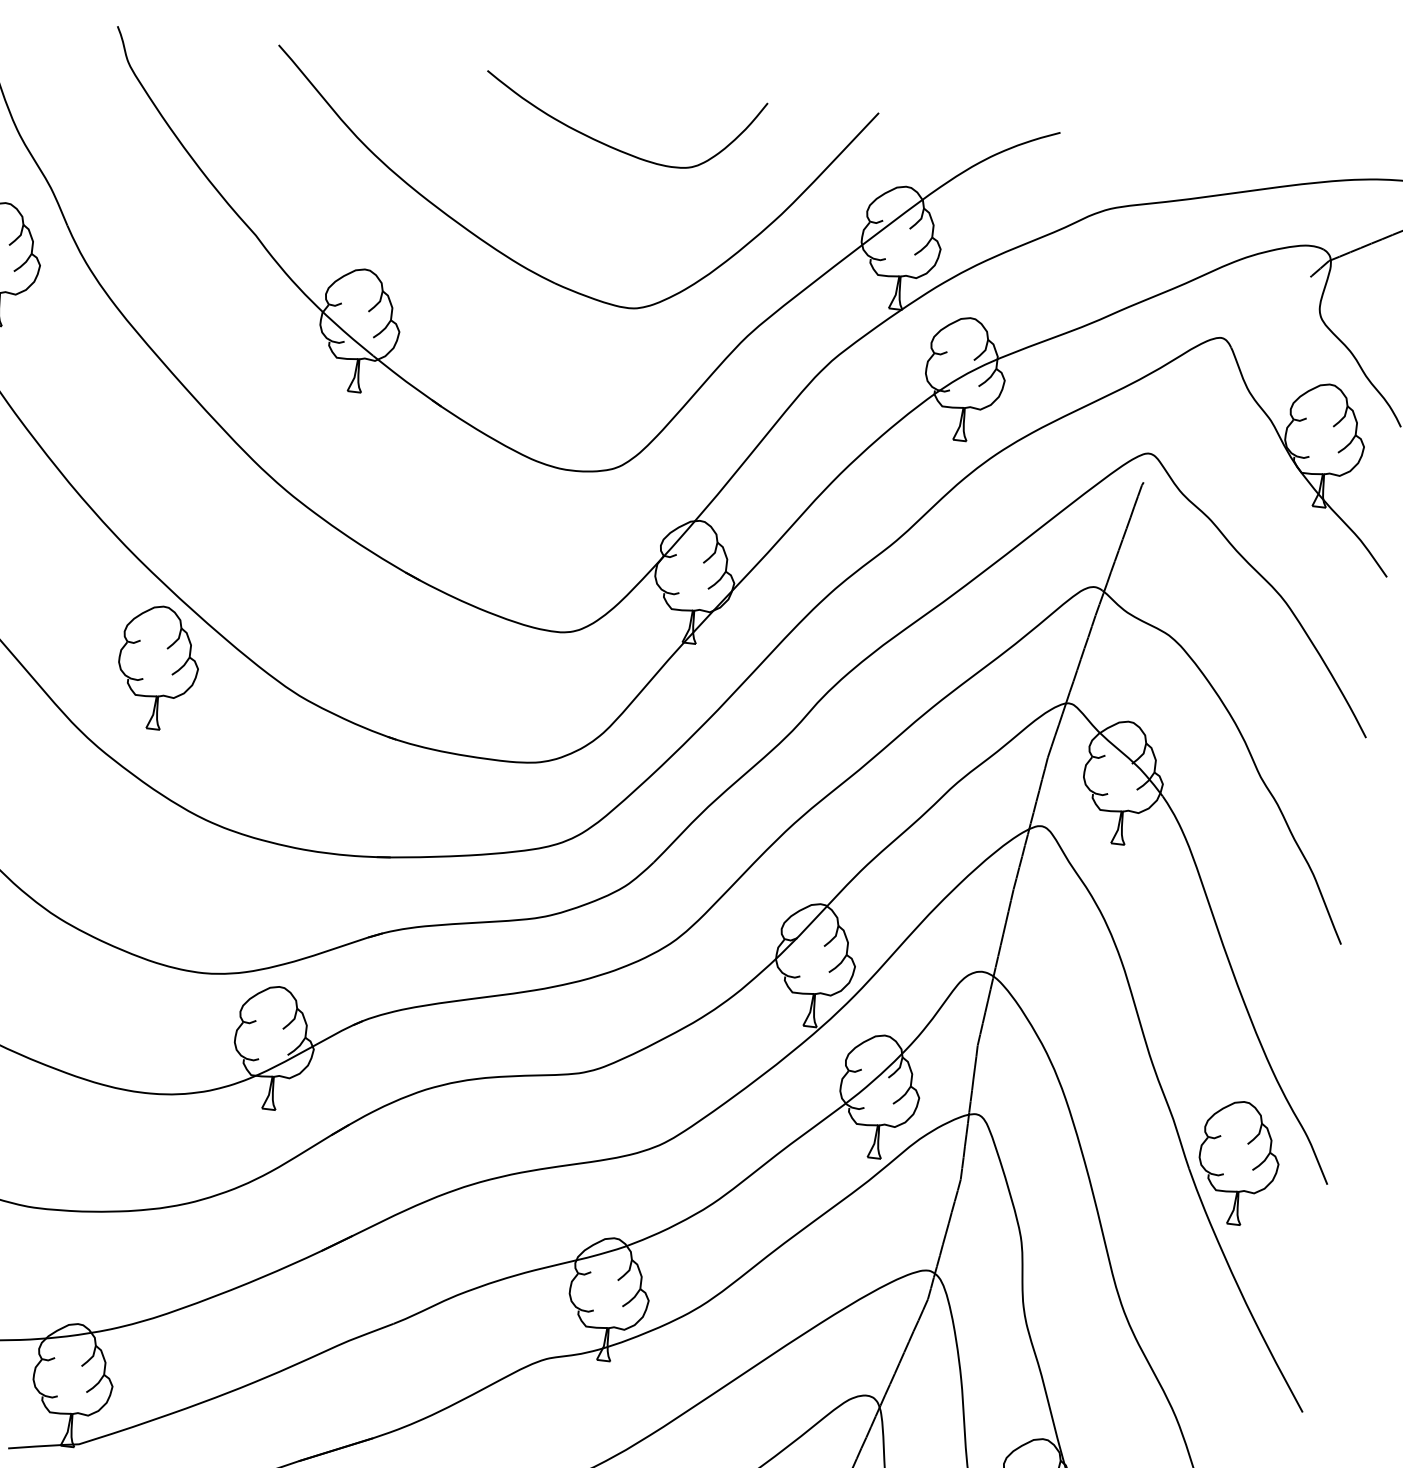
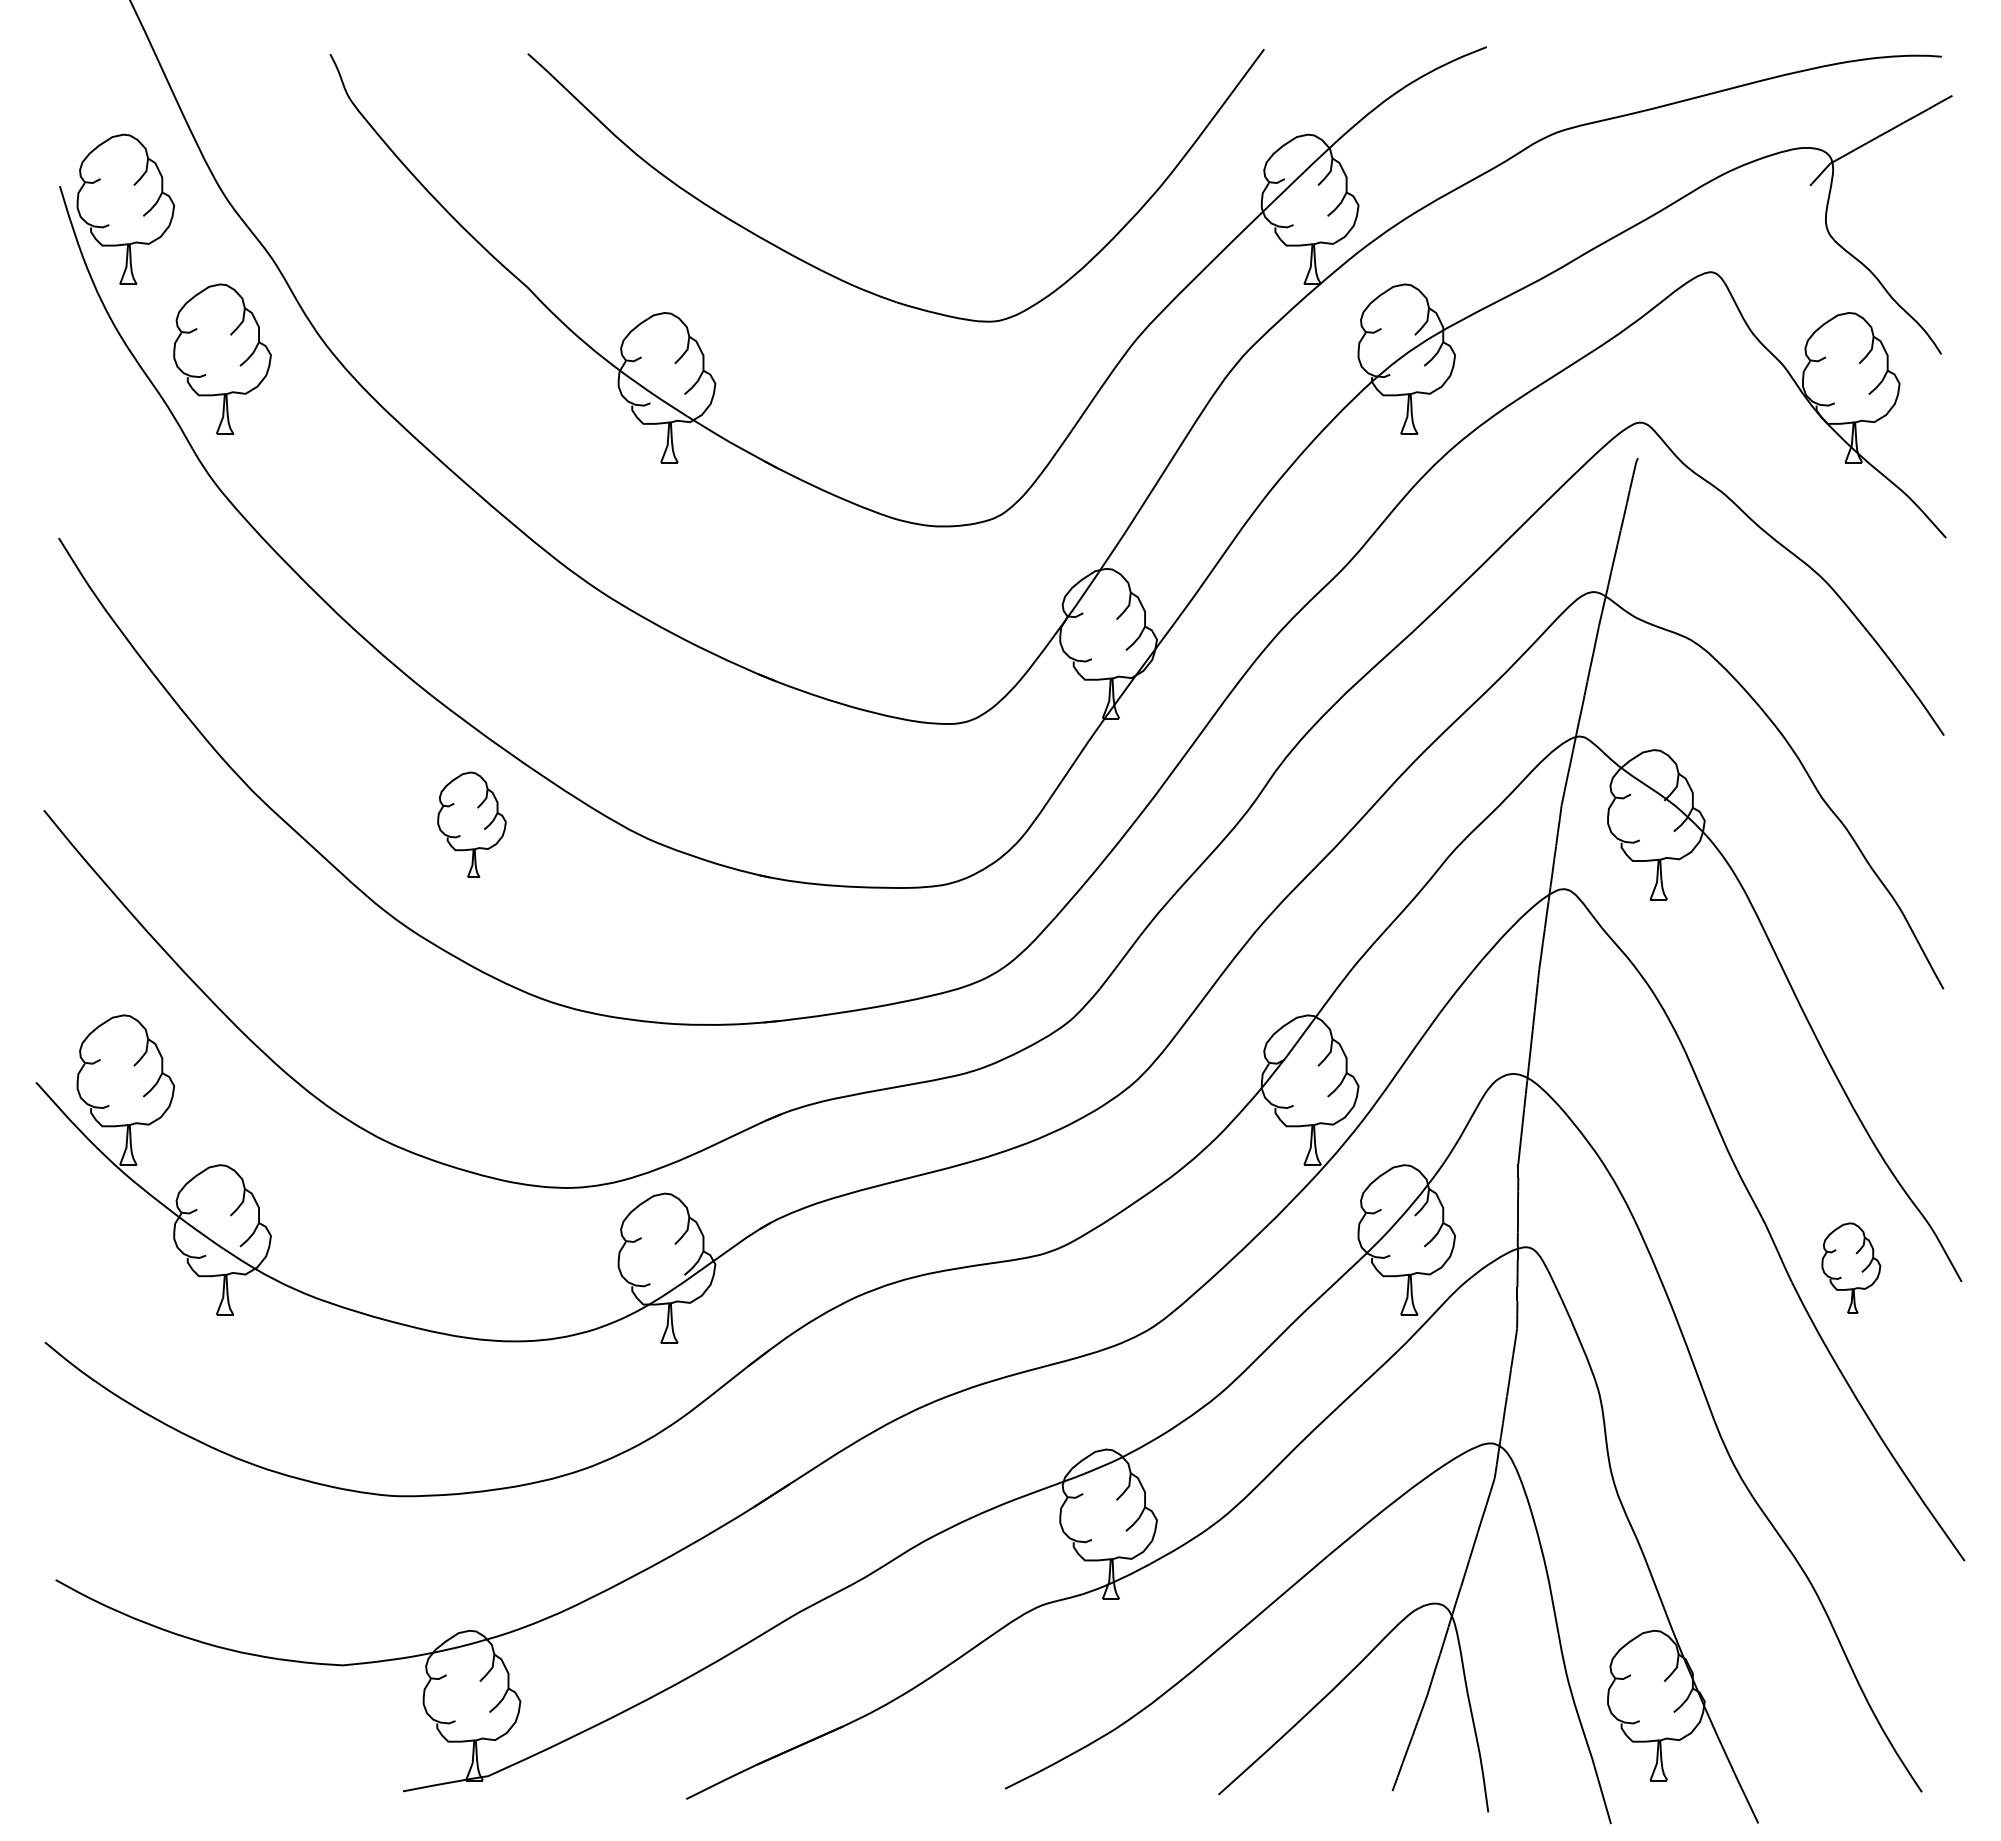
curve: (612, 146) -> (946, 128), removed
part: (157, 667) -> (471, 824), size x0.7
part: (1239, 1162) -> (1851, 1267), size x0.6

